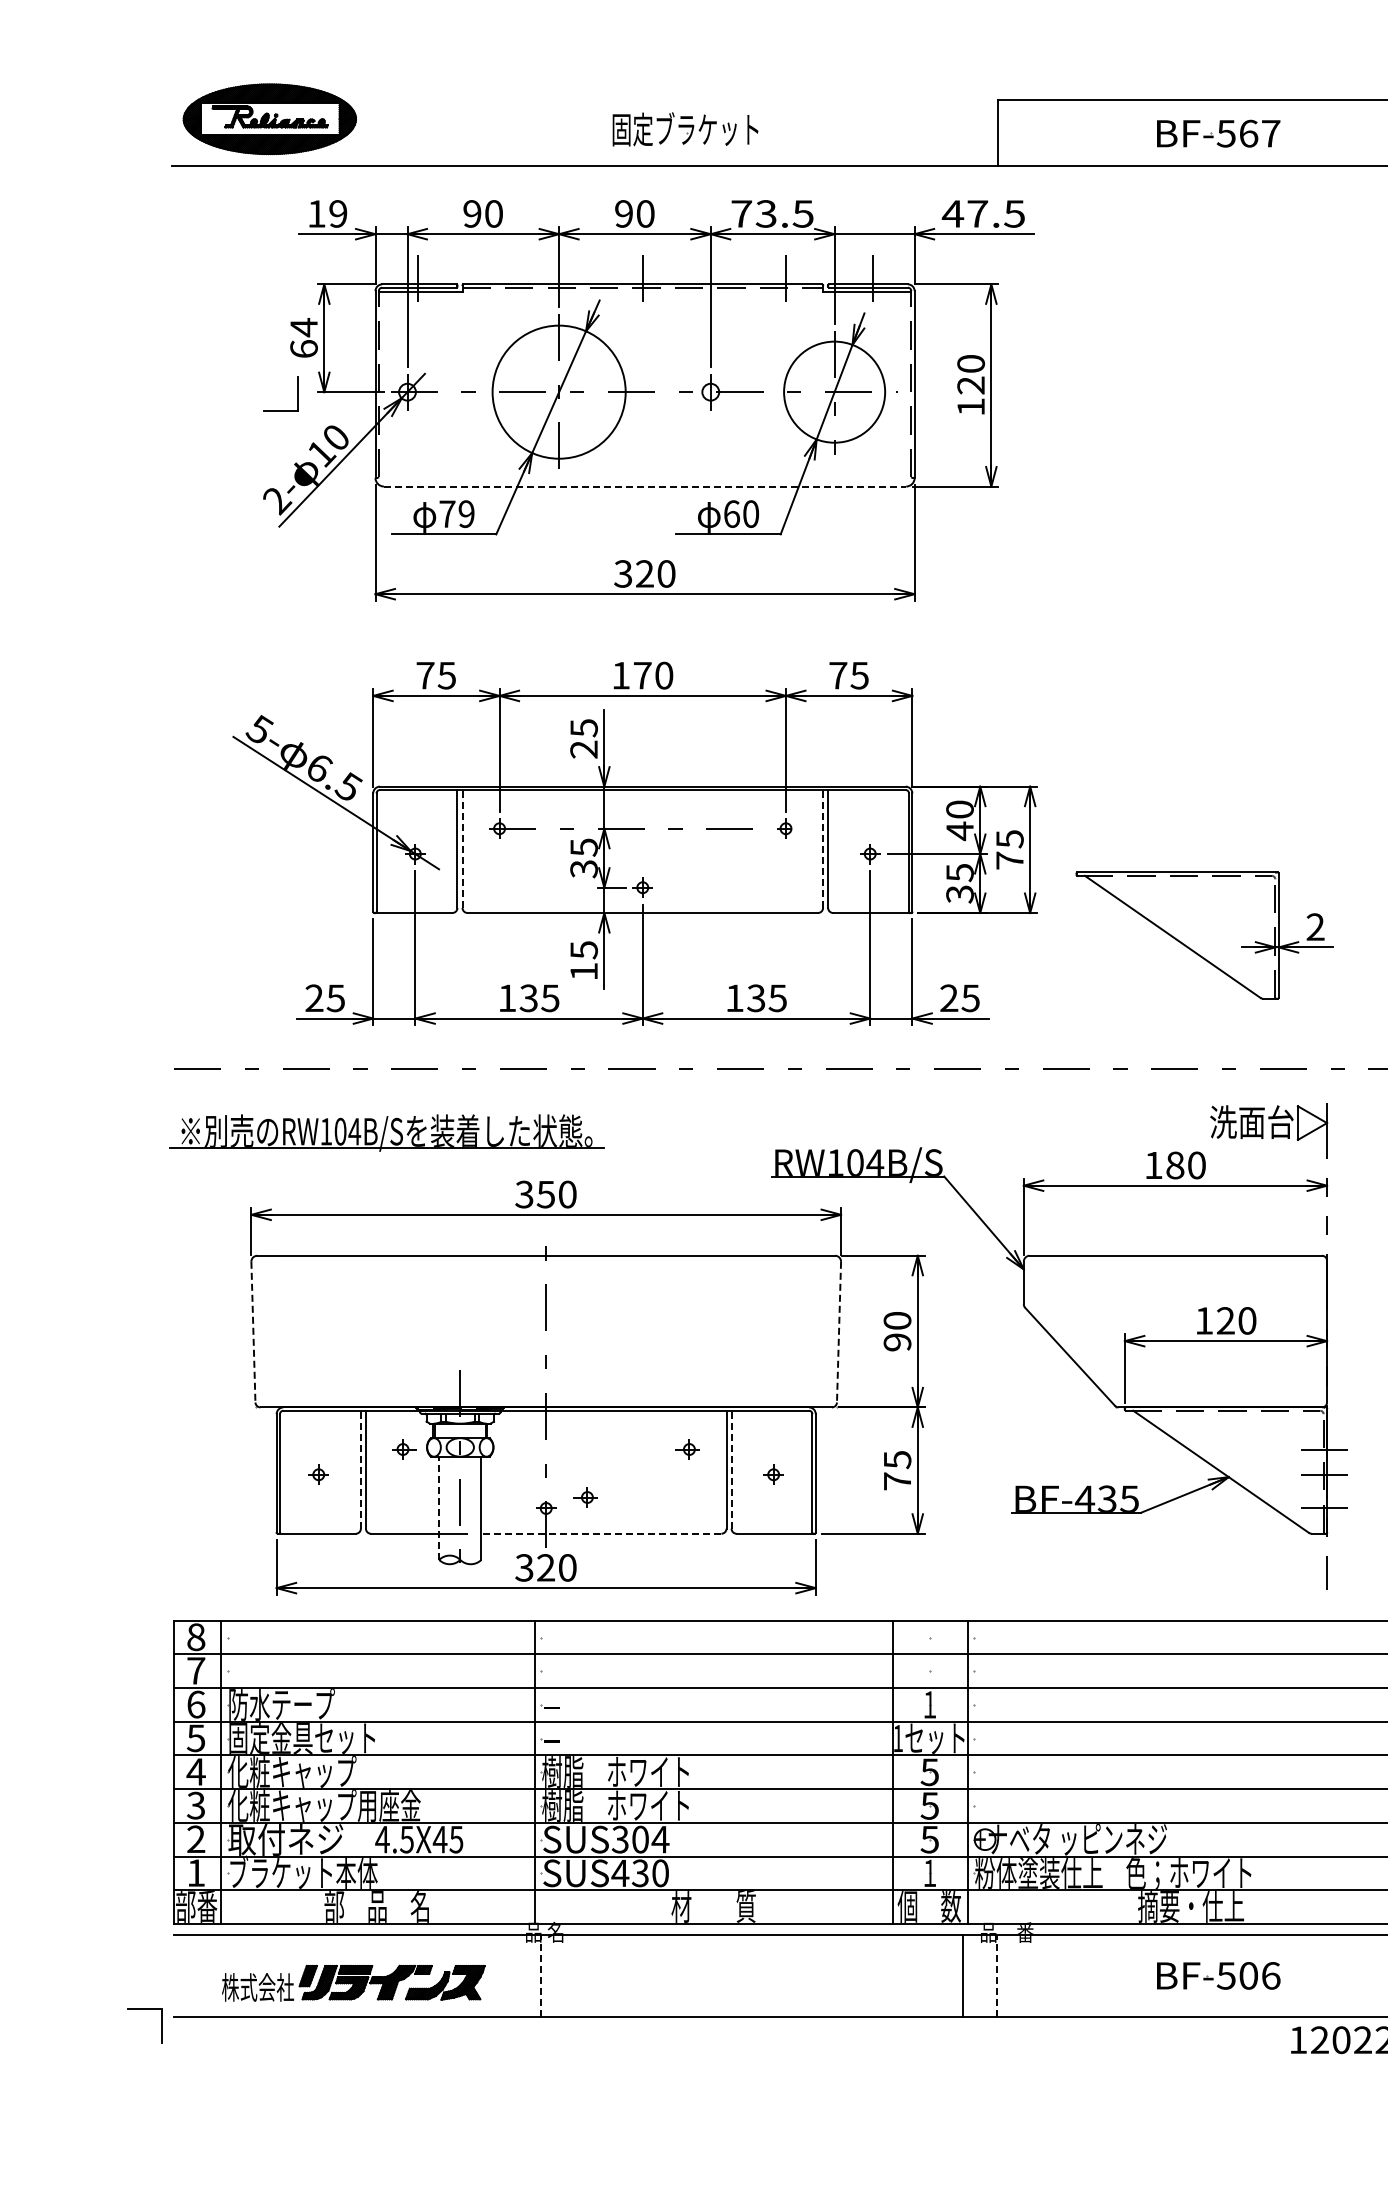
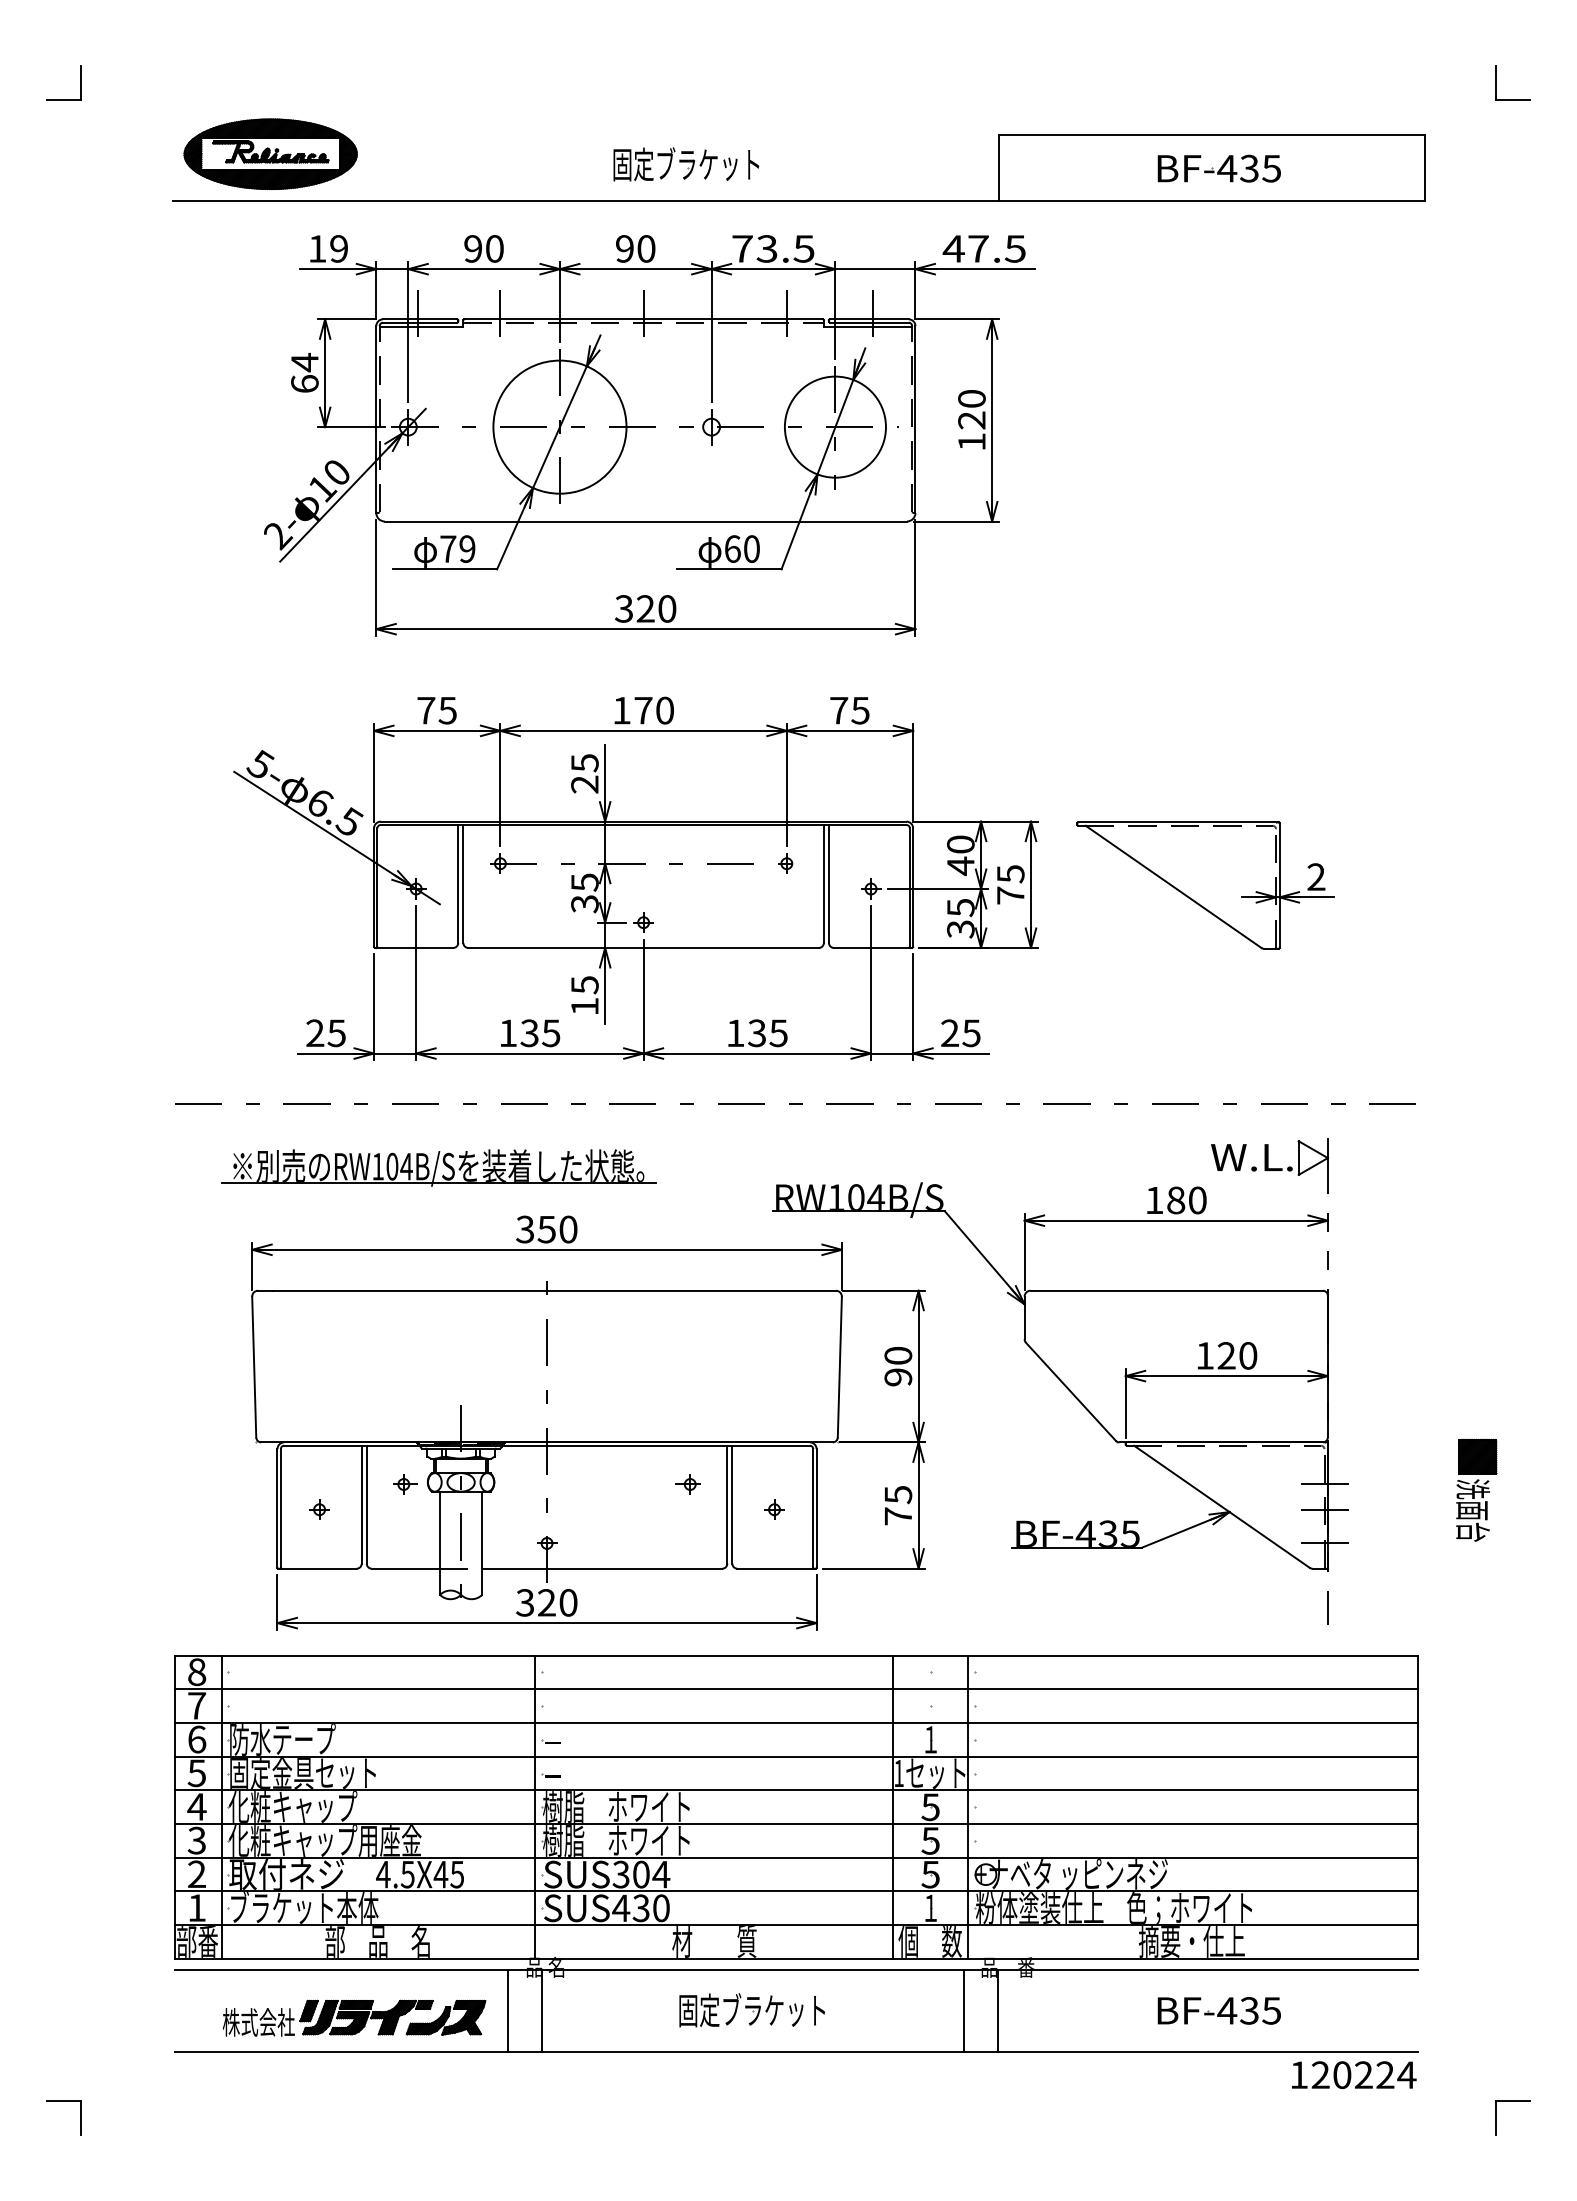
text: (1248, 133) -> (1249, 168), BF-567 -> BF-435
line: (499, 278) -> (500, 313), added
part: (297, 393) -> (80, 82), moved
line: (645, 486) -> (646, 521), dashed -> solid
line: (462, 848) -> (463, 883), dashed -> solid
line: (822, 848) -> (823, 883), dashed -> solid
part: (1204, 935) -> (1205, 885), moved
text: (1251, 1121) -> (1252, 1156), 洗面台 -> W.L.
part: (386, 1132) -> (438, 1167), moved
line: (253, 1332) -> (254, 1367), dashed -> solid
line: (838, 1332) -> (839, 1367), dashed -> solid
line: (360, 1469) -> (361, 1504), dashed -> solid
line: (731, 1469) -> (732, 1504), dashed -> solid
part: (584, 1497) -> (585, 1532), removed
line: (439, 1508) -> (440, 1543), dashed -> solid
line: (600, 1533) -> (601, 1568), dashed -> solid
line: (507, 1975) -> (508, 2010), added
line: (541, 1975) -> (542, 2010), dashed -> solid
part: (750, 1975) -> (751, 2010), added
line: (996, 1975) -> (997, 2010), dashed -> solid
text: (1248, 1975) -> (1249, 2010), BF-506 -> BF-435
part: (144, 2009) -> (63, 2101), moved

